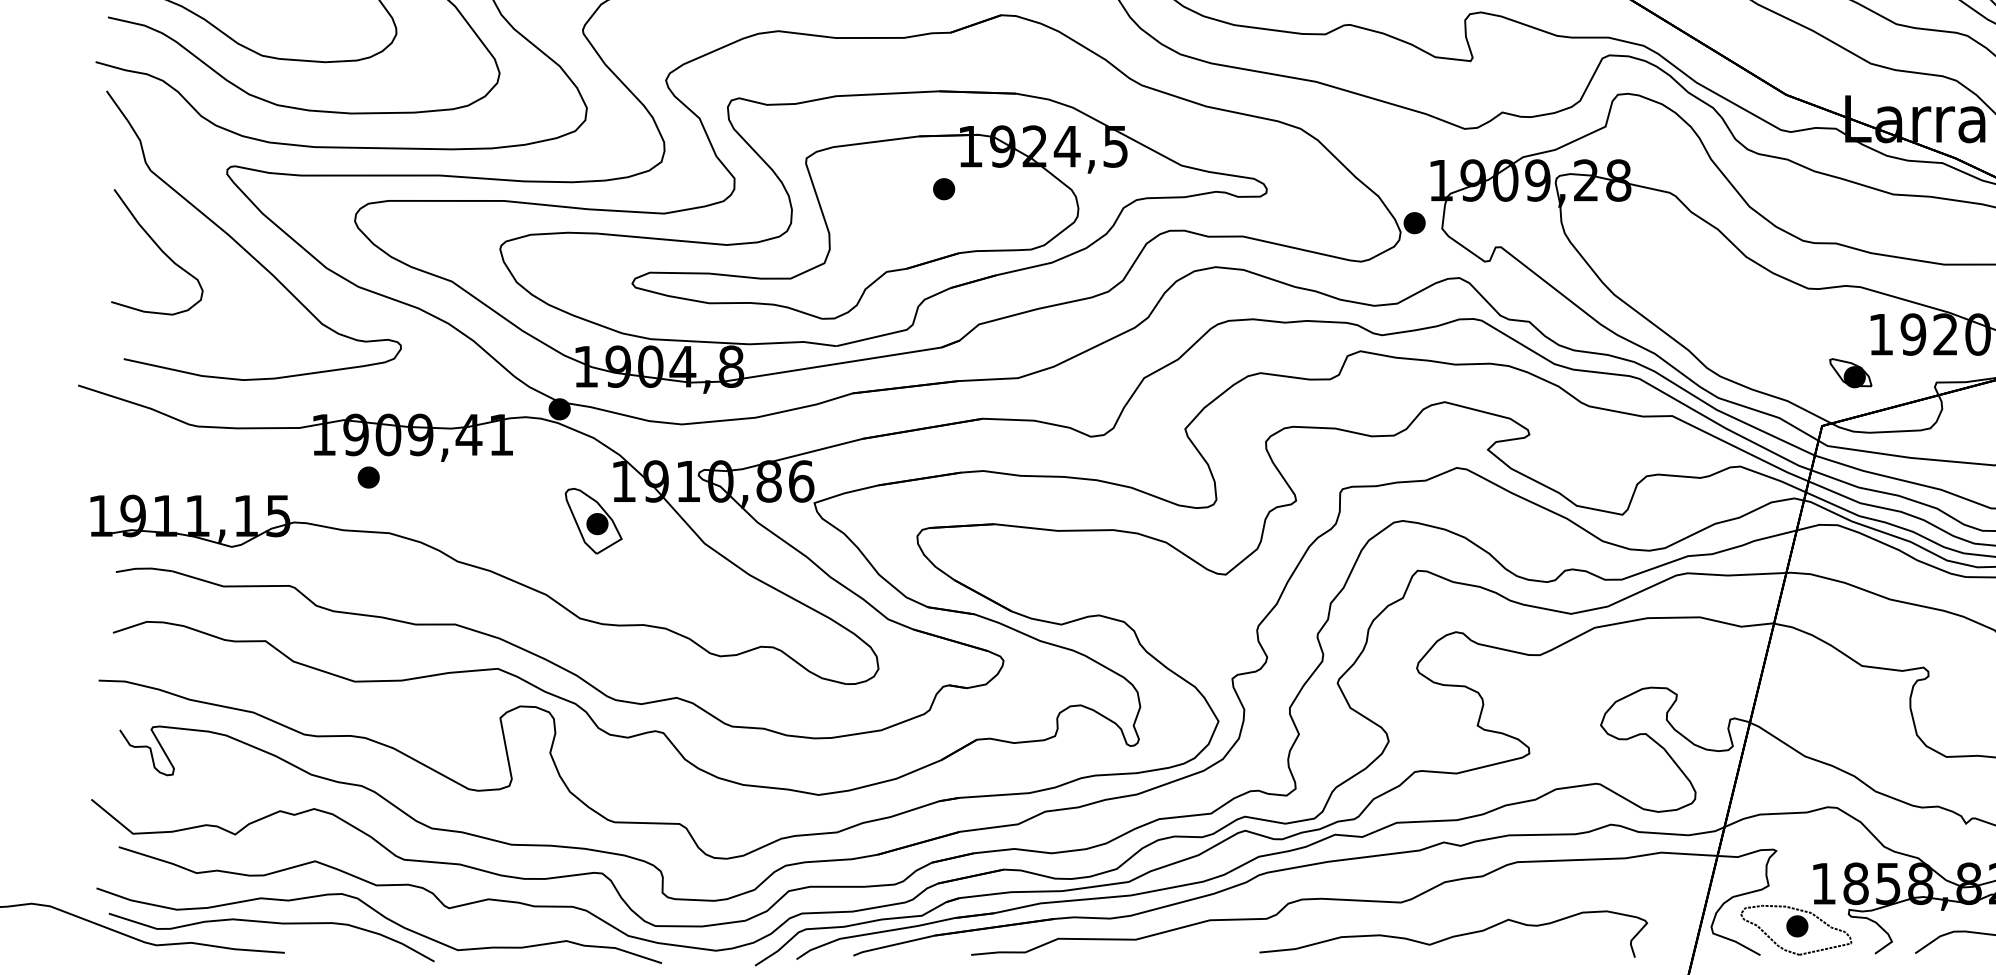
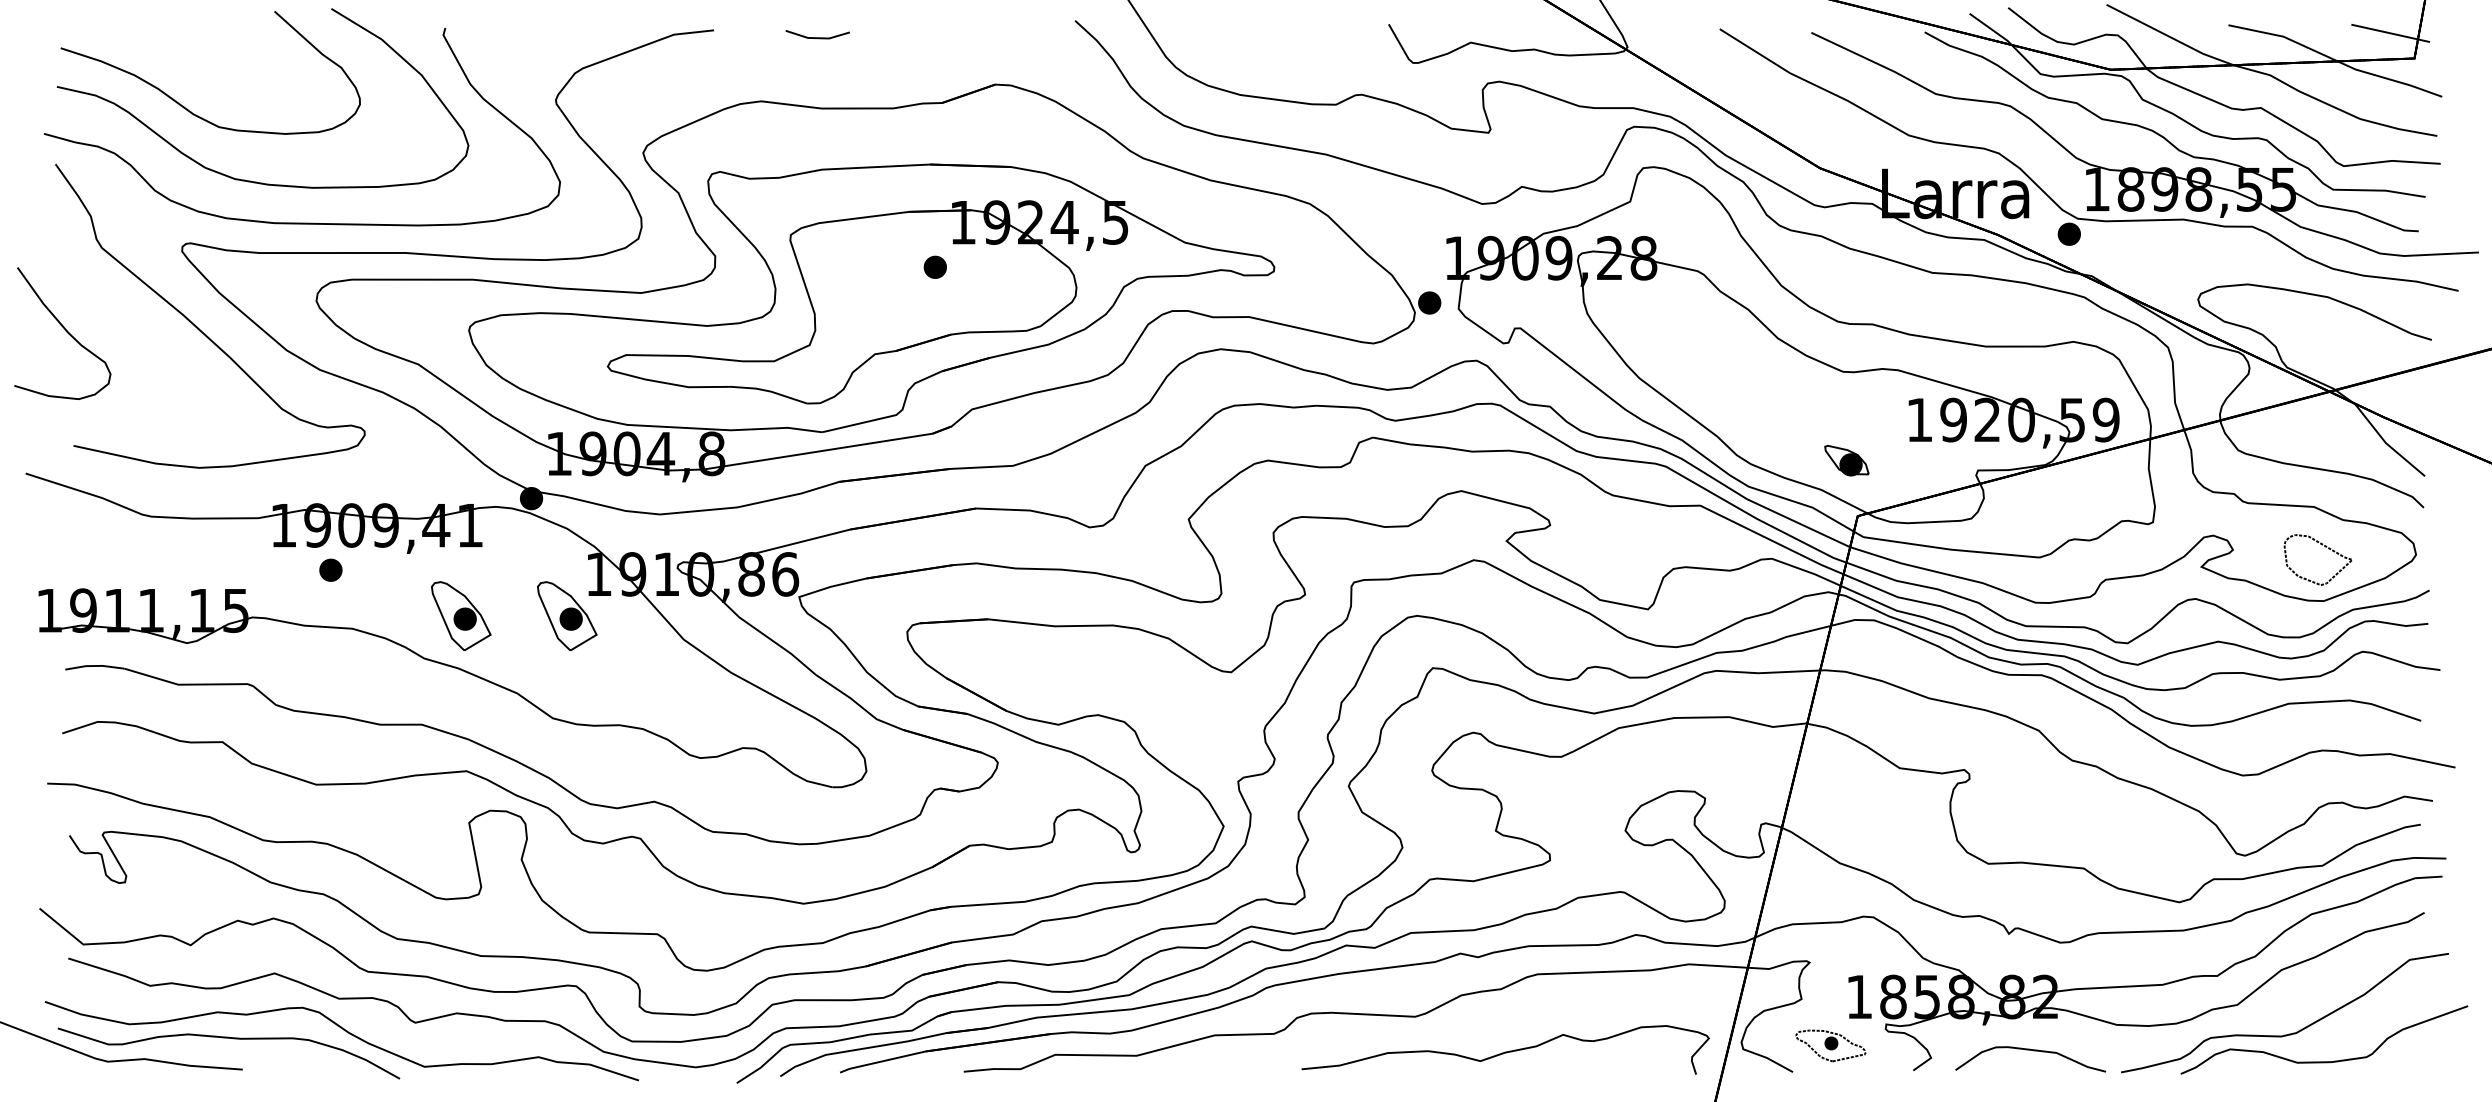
curve: (159, 250) -> (65, 331), moved
part: (1850, 373) -> (1846, 460), moved
part: (493, 520) -> (461, 615), added
part: (1796, 929) -> (1830, 1045), size x0.6
curve: (1453, 935) -> (1505, 1051), moved

